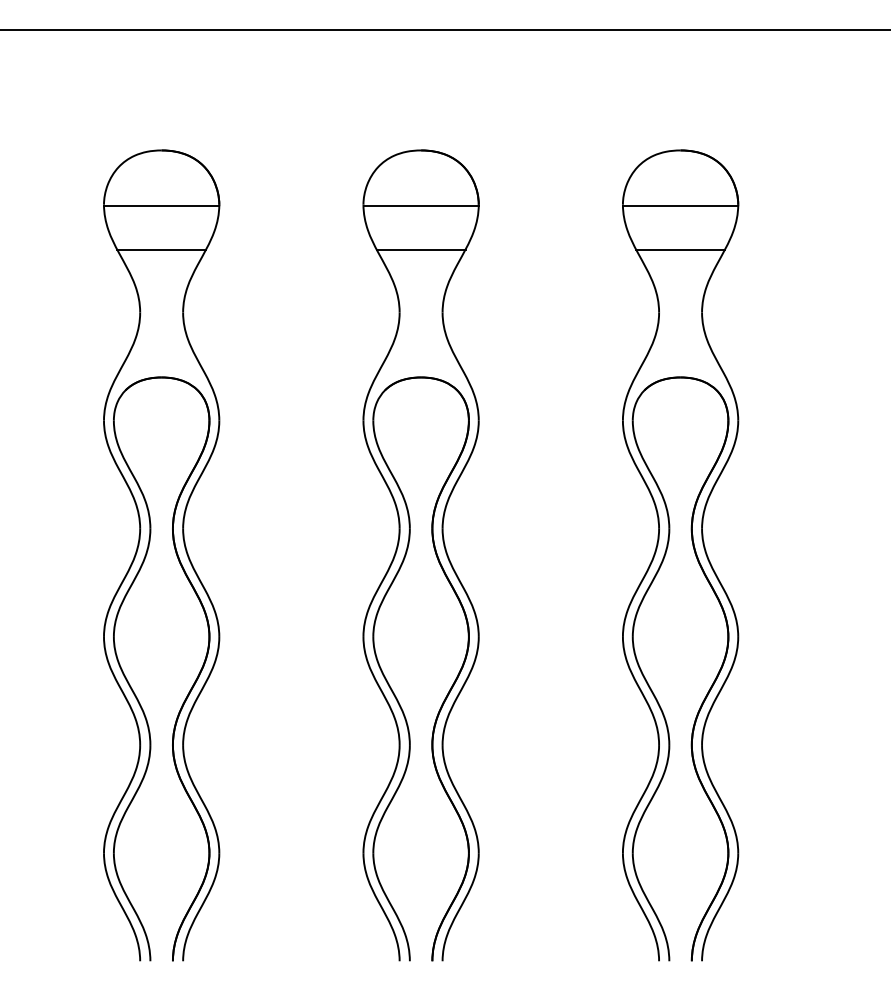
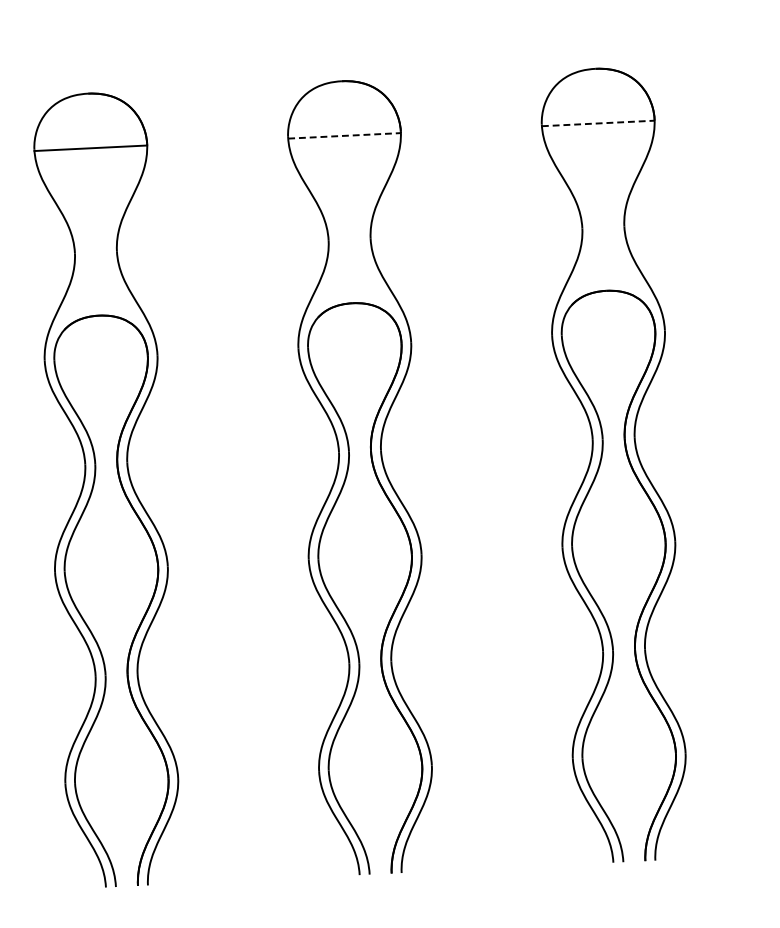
line: (421, 206) -> (344, 136), solid -> dashed
line: (680, 206) -> (598, 123), solid -> dashed
line: (161, 249) -> (92, 190), removed
line: (420, 249) -> (346, 178), removed
line: (680, 249) -> (600, 165), removed

